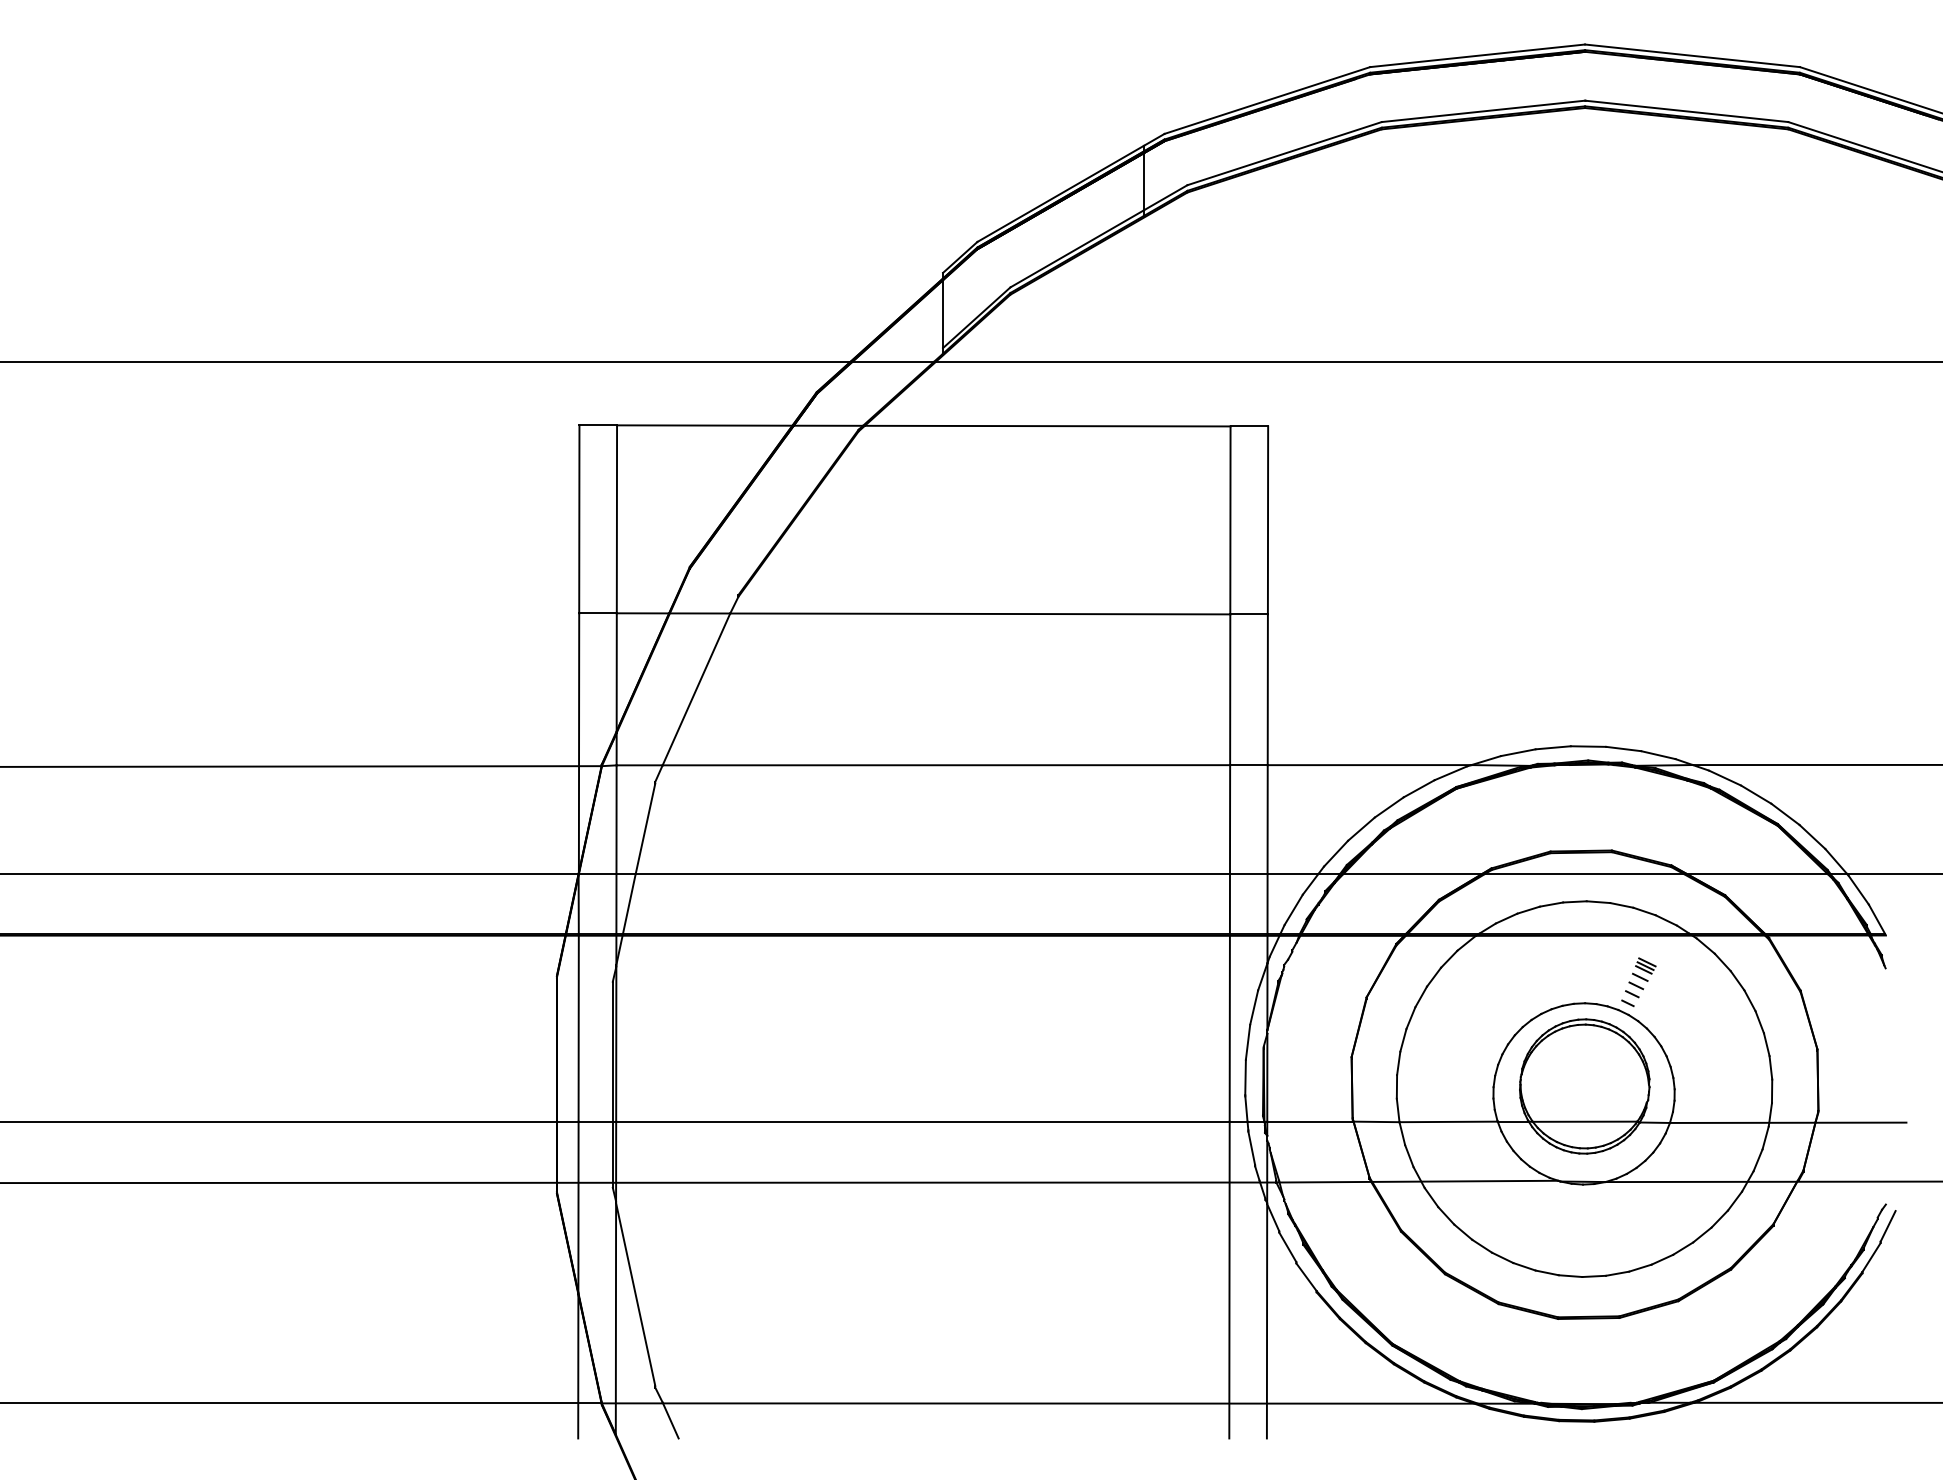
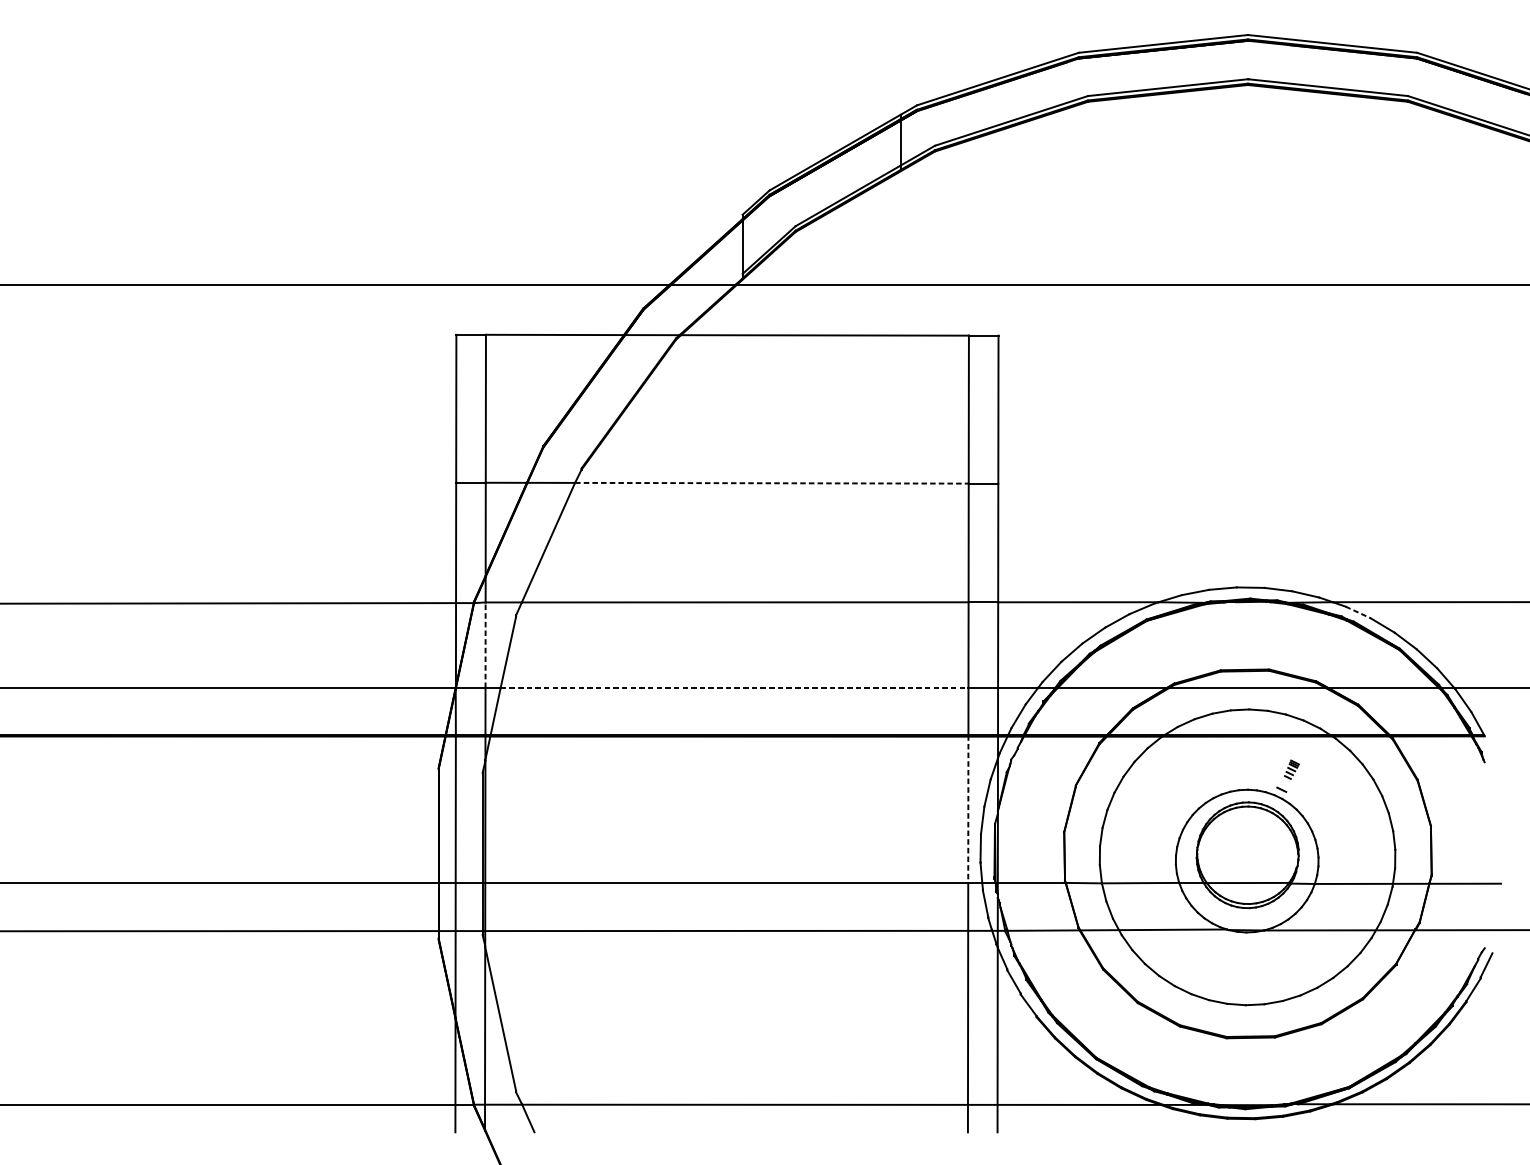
line: (980, 613) -> (772, 482), solid -> dashed
line: (1725, 778) -> (1358, 612), solid -> dashed
line: (616, 819) -> (485, 645), solid -> dashed
line: (933, 874) -> (735, 688), solid -> dashed
part: (1640, 977) -> (1291, 769), size x0.6
line: (1229, 1027) -> (968, 808), solid -> dashed

